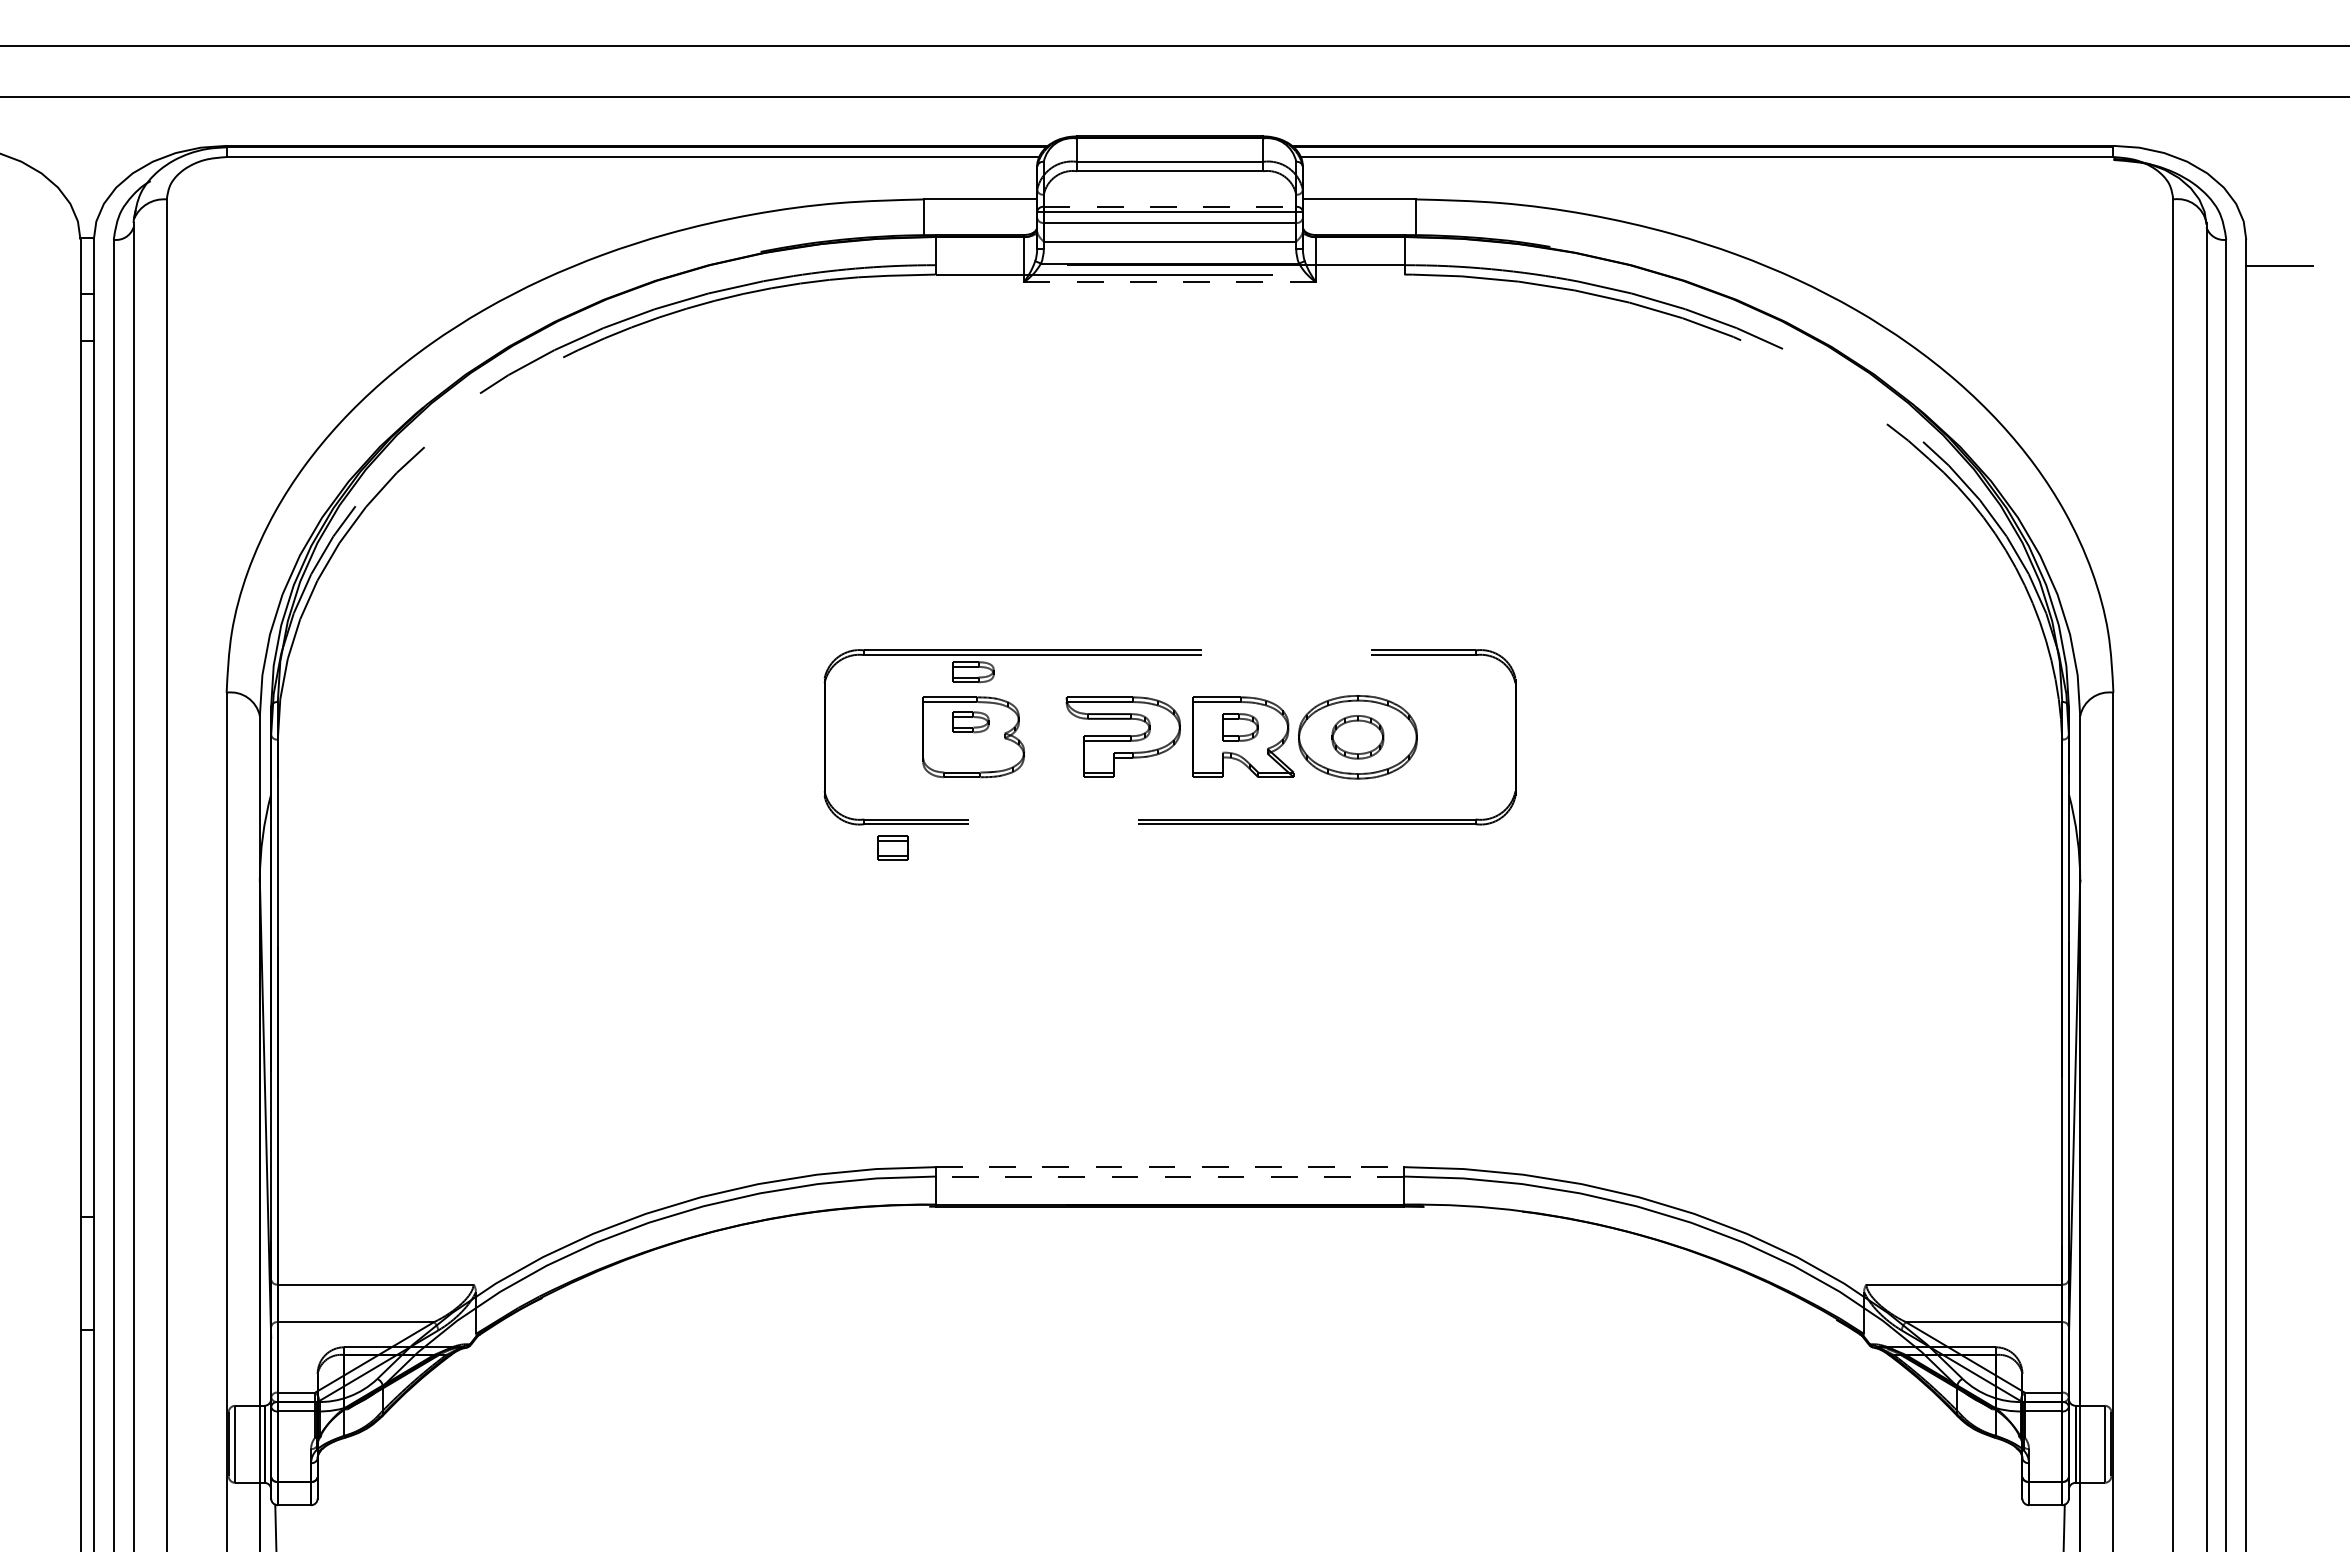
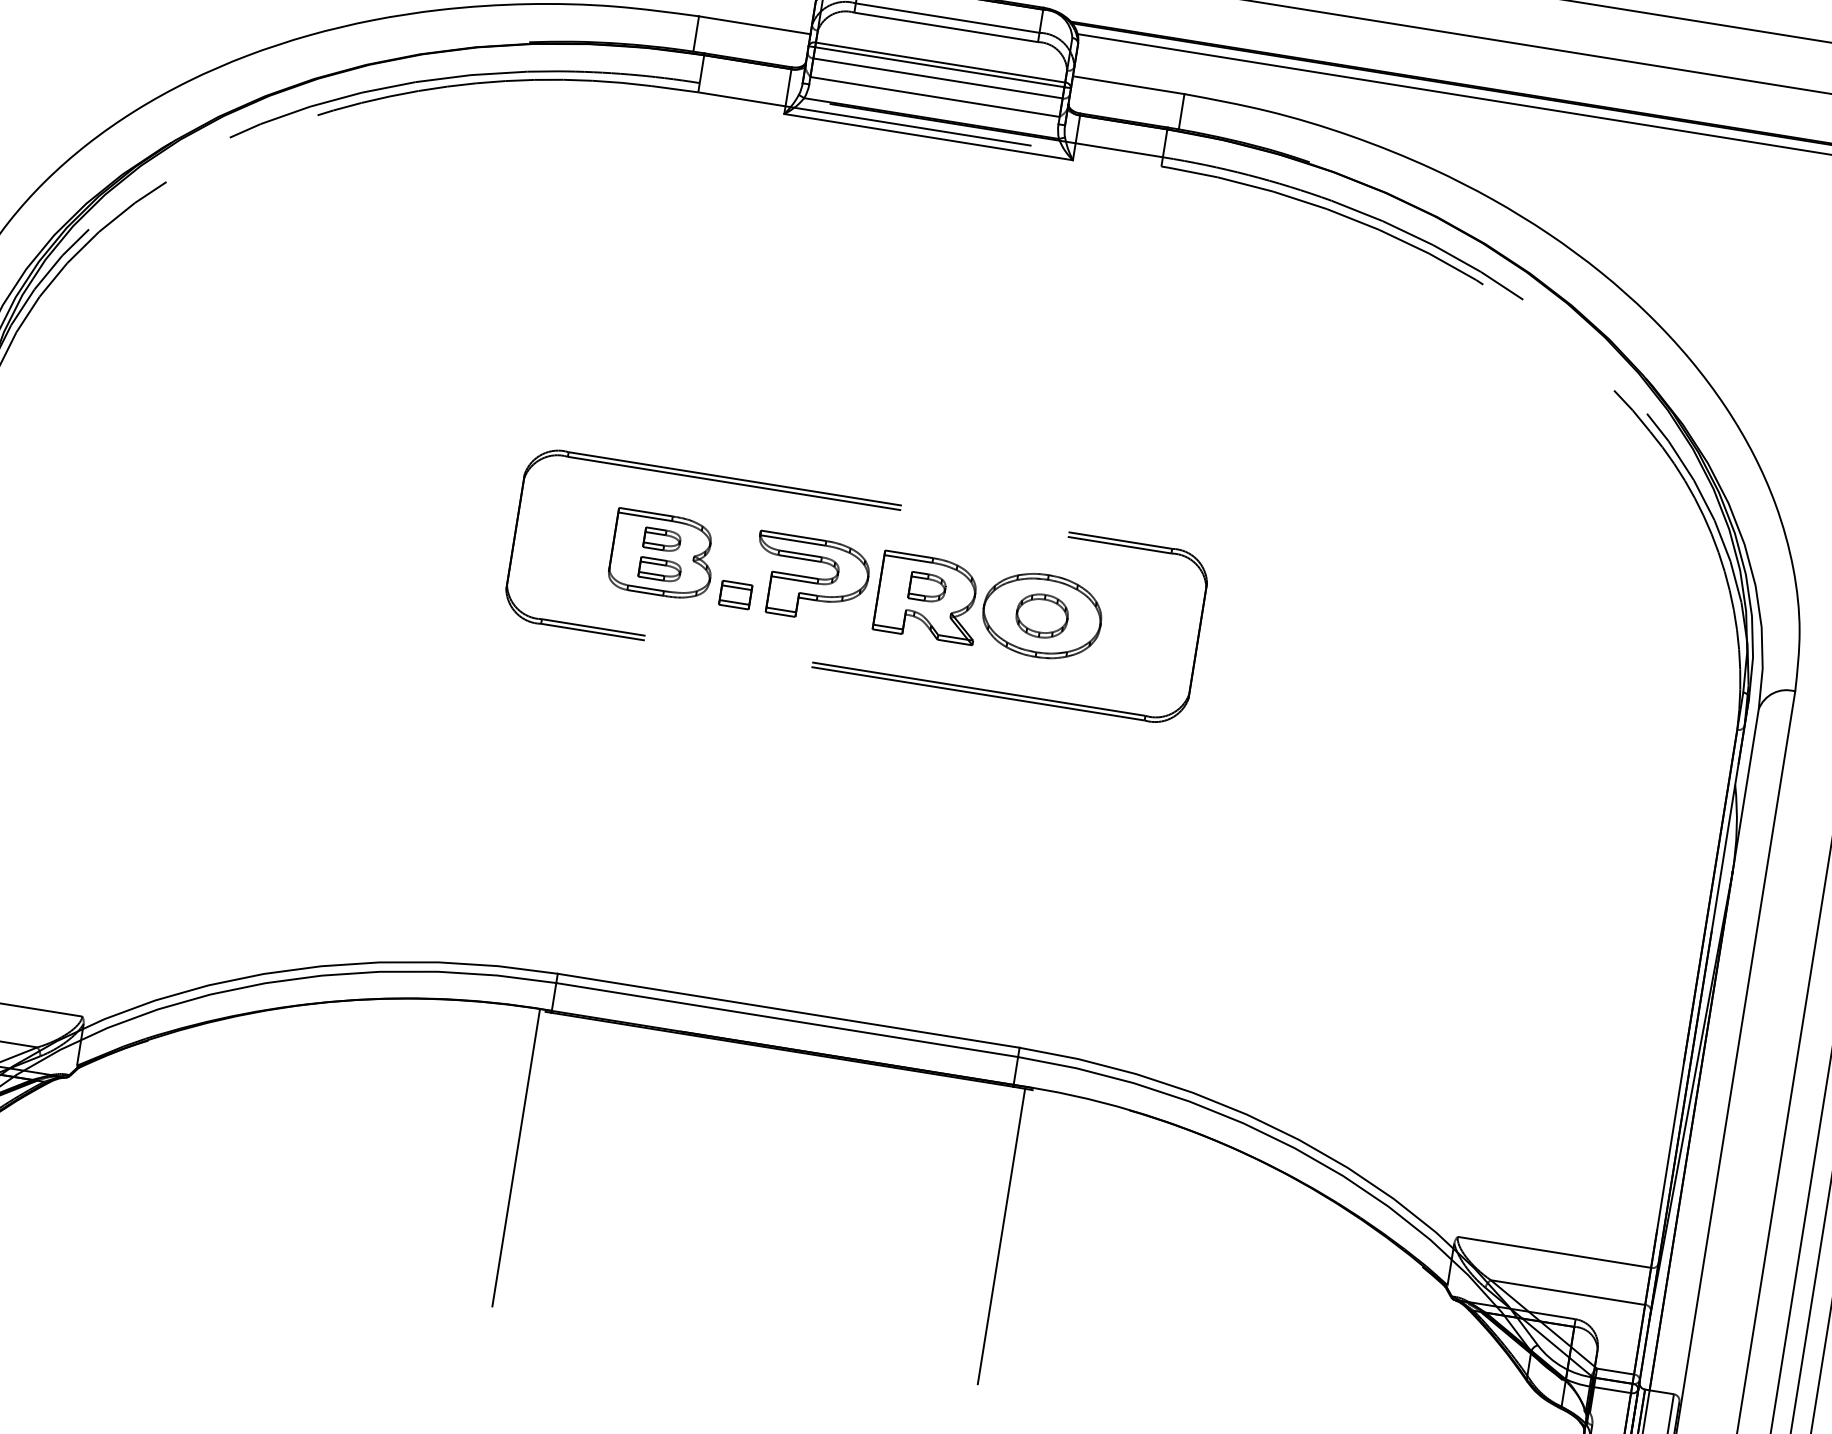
line: (1170, 206) -> (941, 62), dashed -> solid
line: (1169, 282) -> (928, 137), dashed -> solid
part: (973, 672) -> (660, 570), moved
part: (892, 847) -> (735, 594), moved
line: (1170, 1167) -> (789, 1011), dashed -> solid
line: (1170, 1176) -> (787, 1020), dashed -> solid
line: (924, 1354) -> (516, 1156), added
line: (1415, 1355) -> (1001, 1235), added

